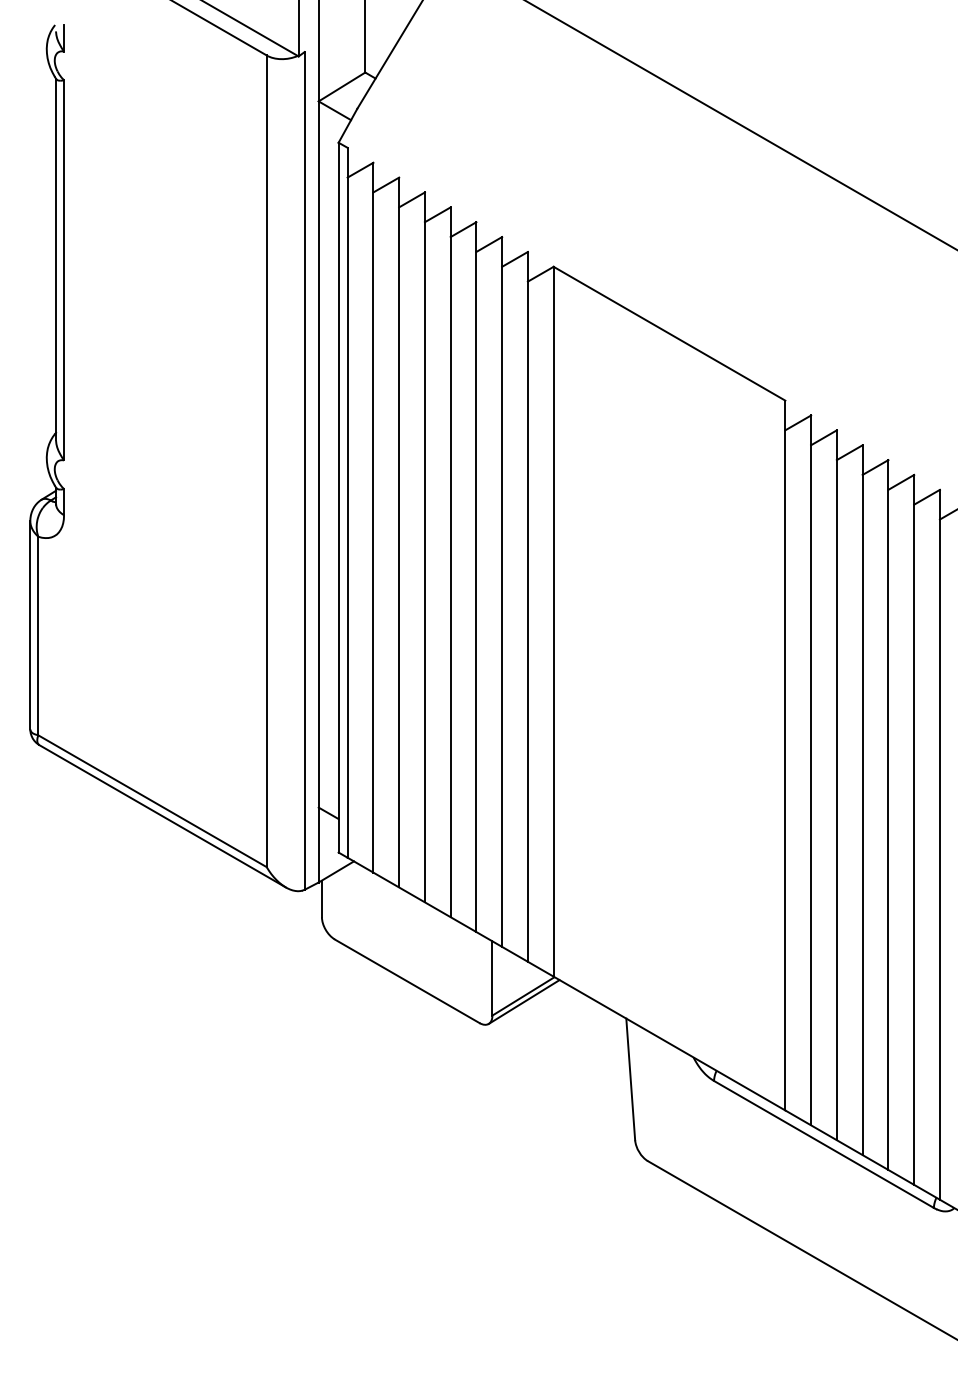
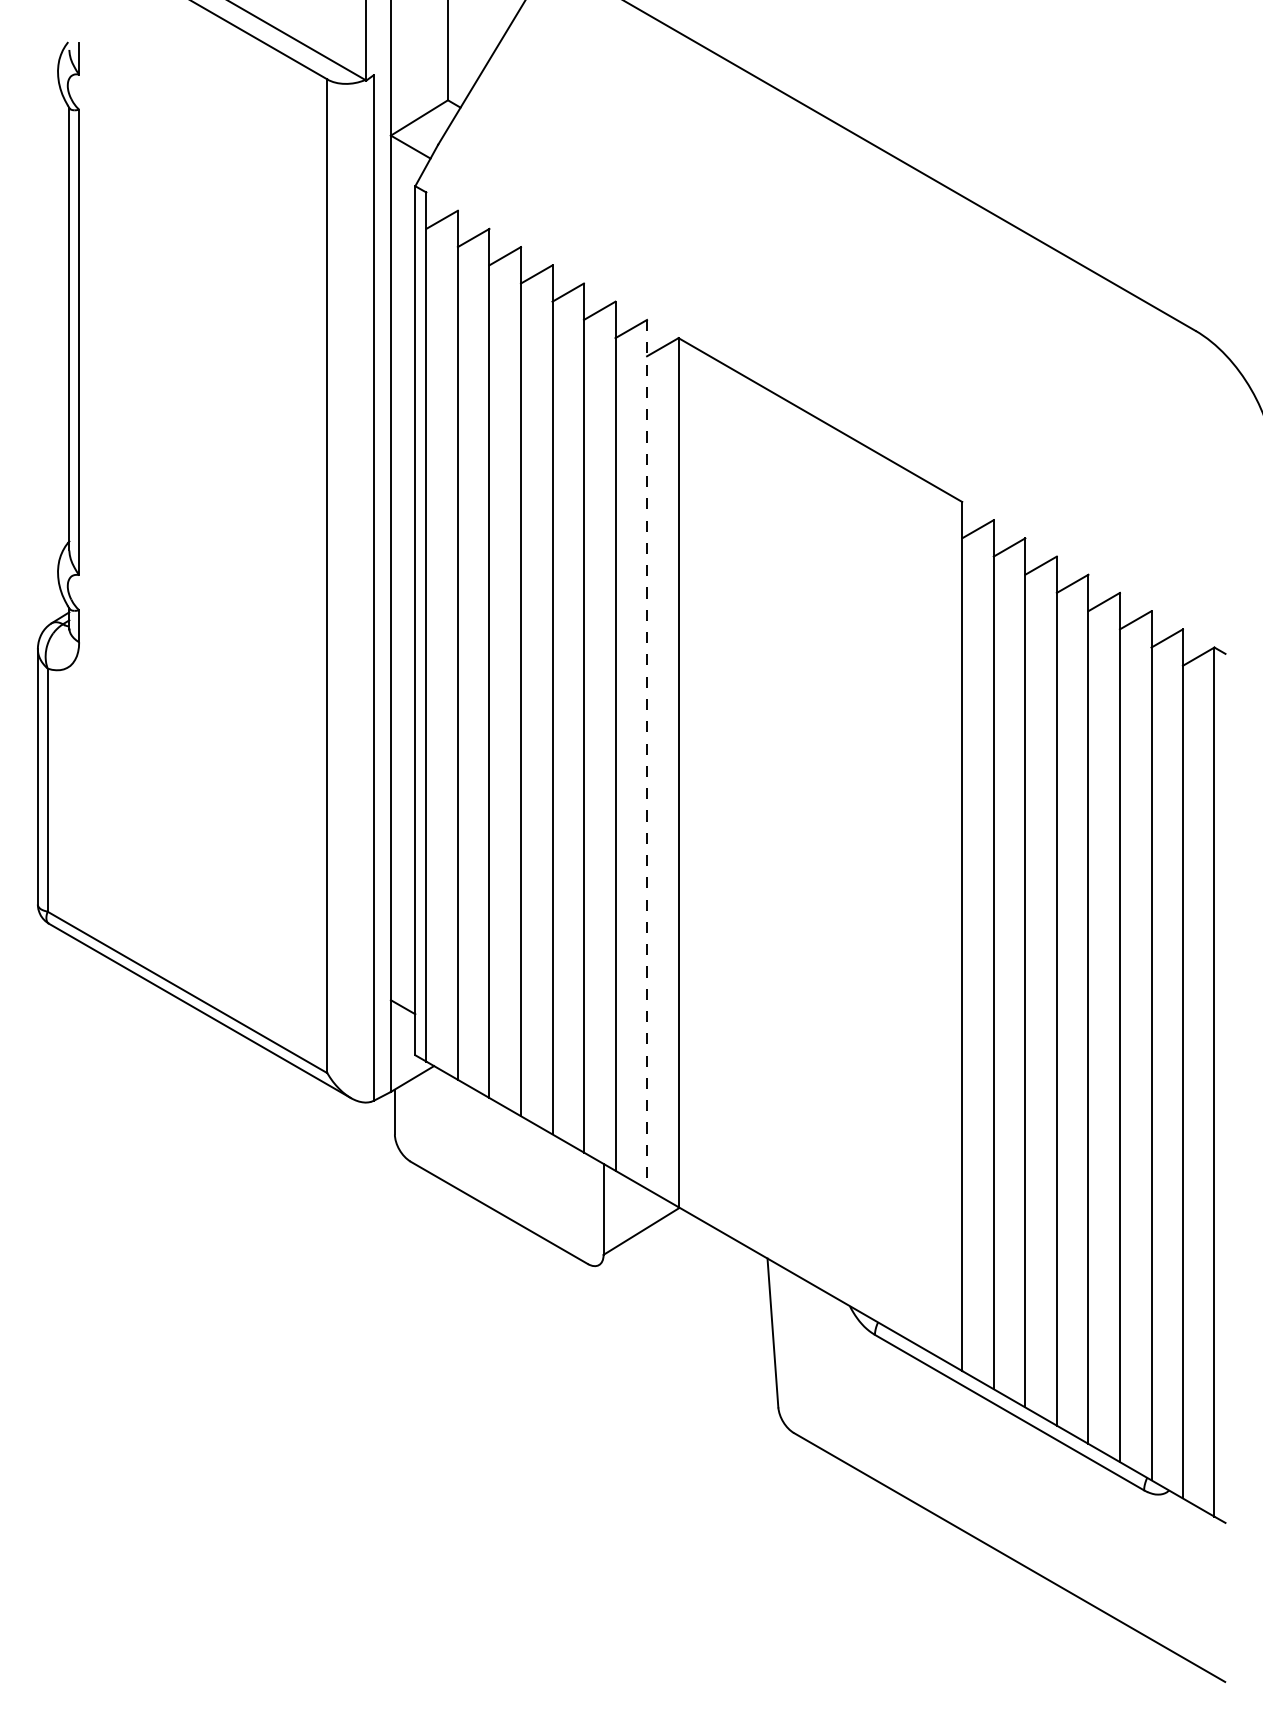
line: (528, 606) -> (647, 754), solid -> dashed
line: (524, 1002) -> (642, 1238), removed

